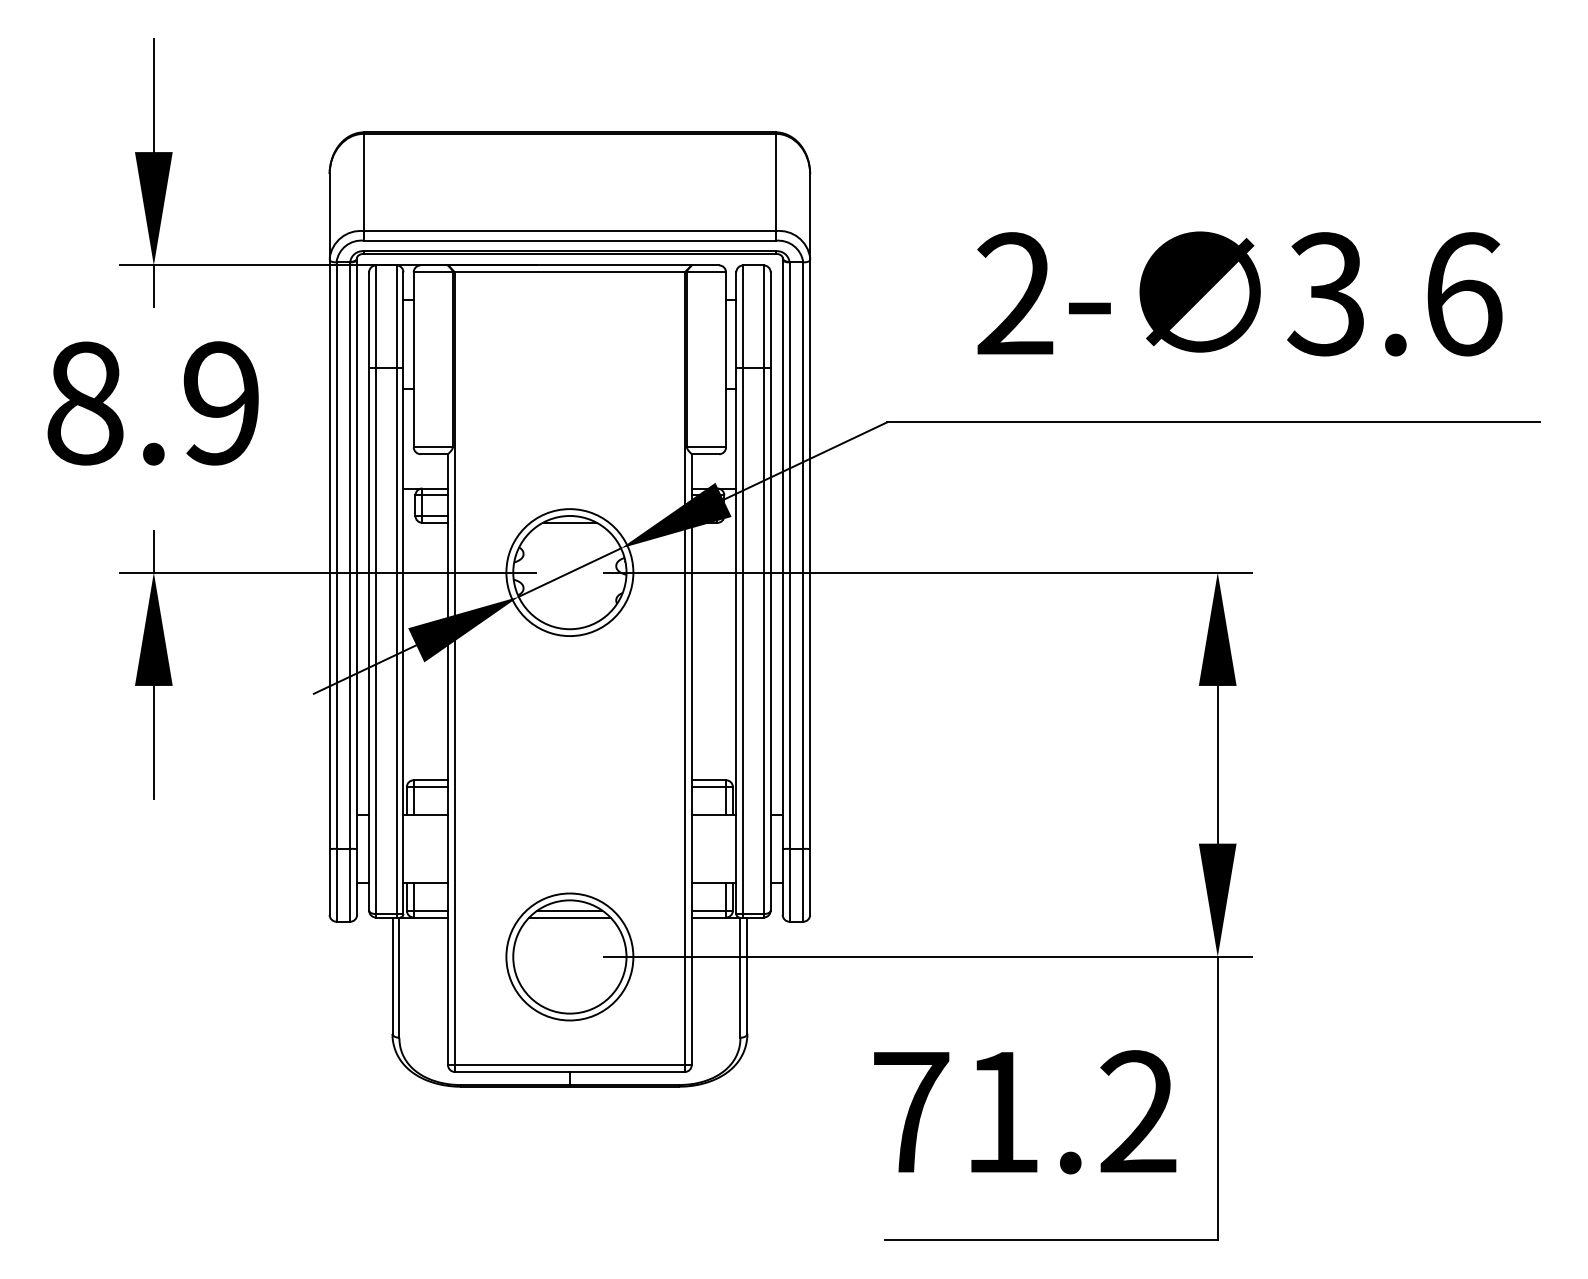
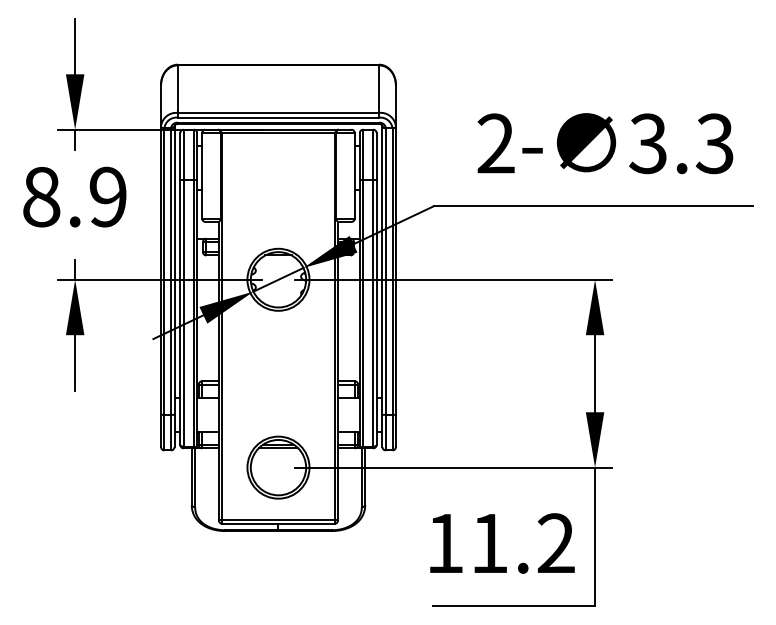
text: (1462, 293) -> (714, 143), 3.6 -> 3.3
text: (911, 1112) -> (445, 543), 71.2 -> 11.2

